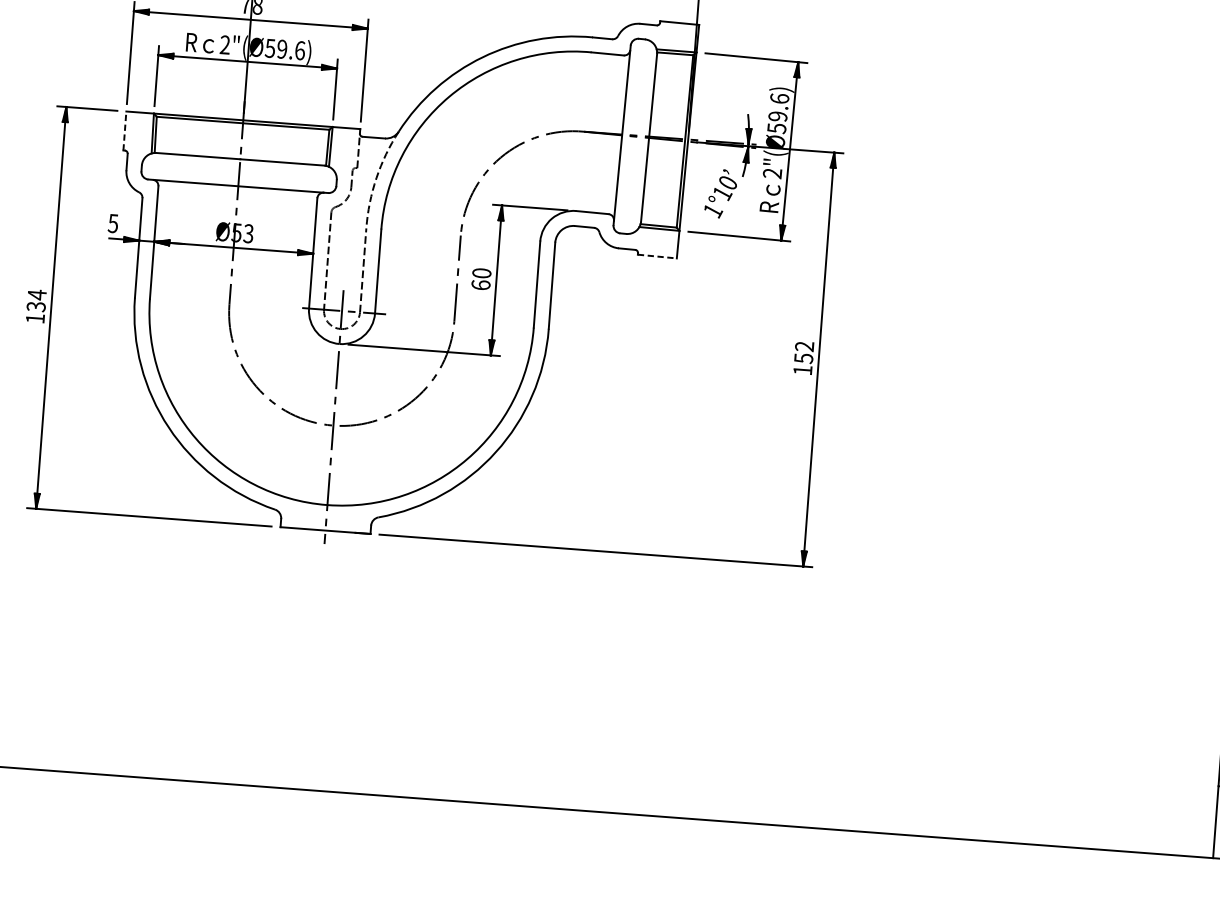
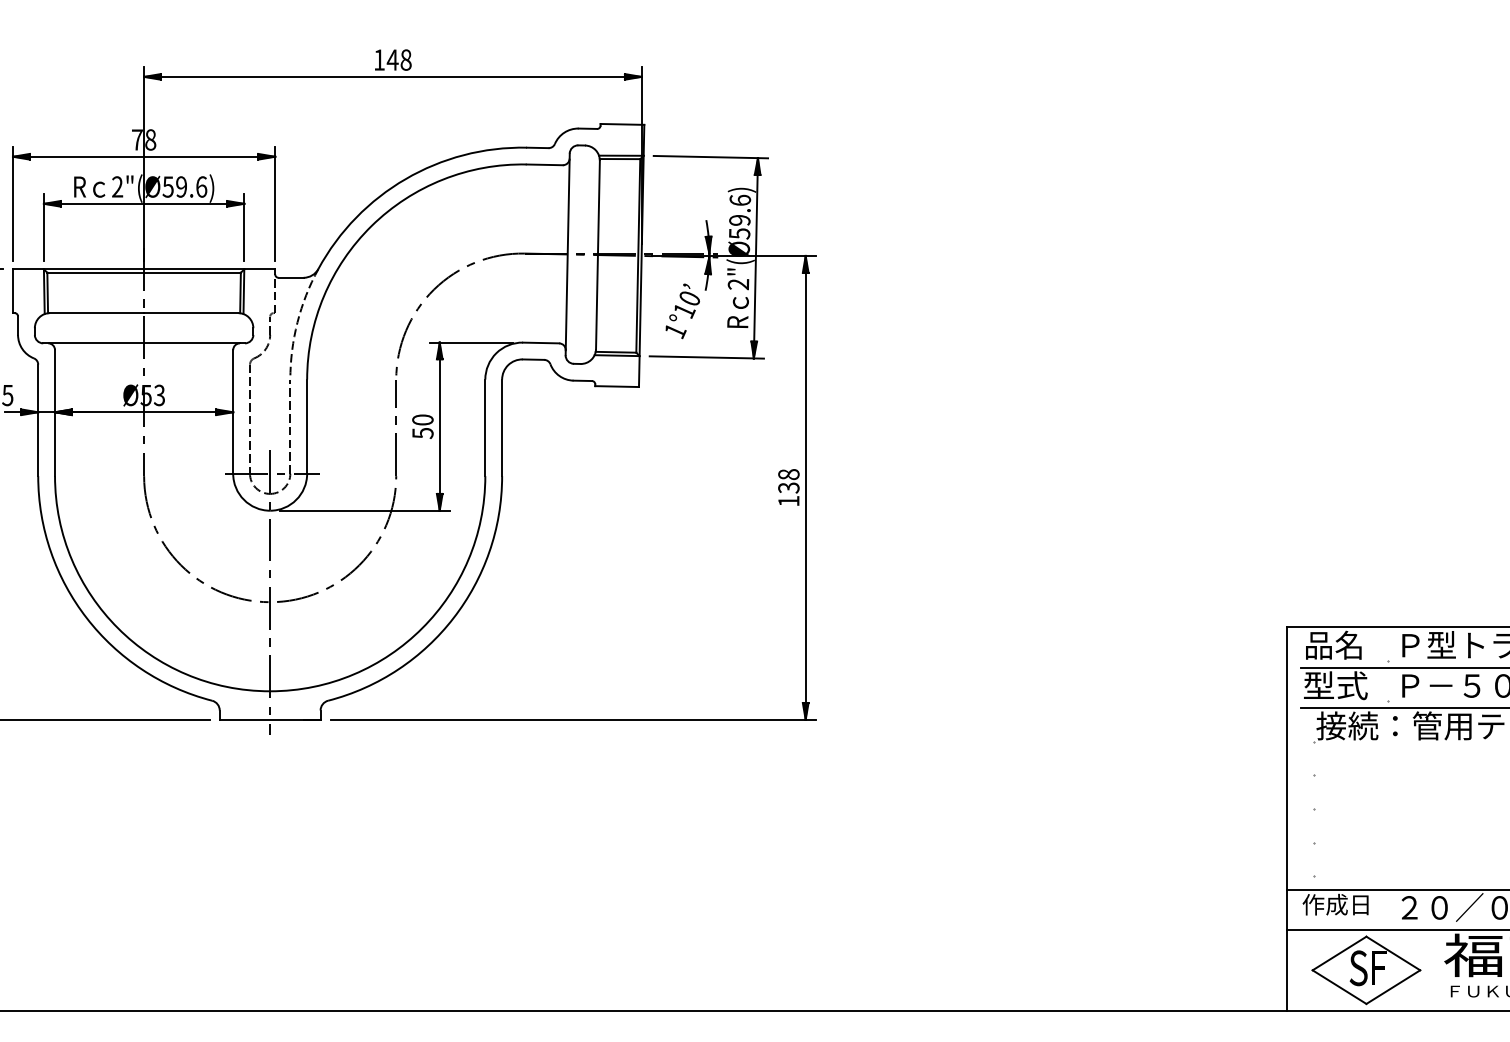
line: (125, 131) -> (13, 291), dashed -> solid
line: (657, 256) -> (617, 386), dashed -> solid
text: (480, 284) -> (422, 432), 60 -> 50
text: (803, 352) -> (788, 481), 152 -> 138

